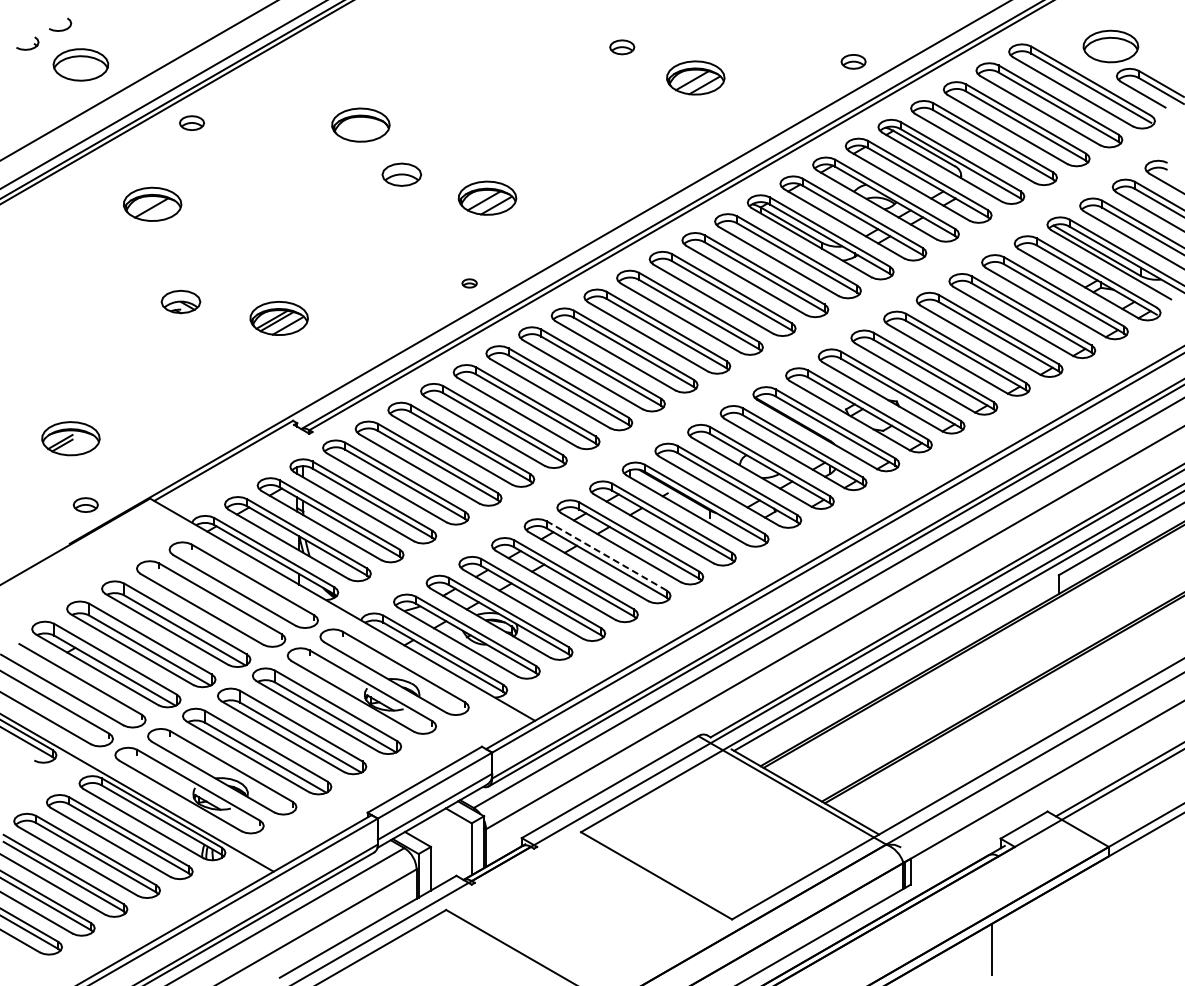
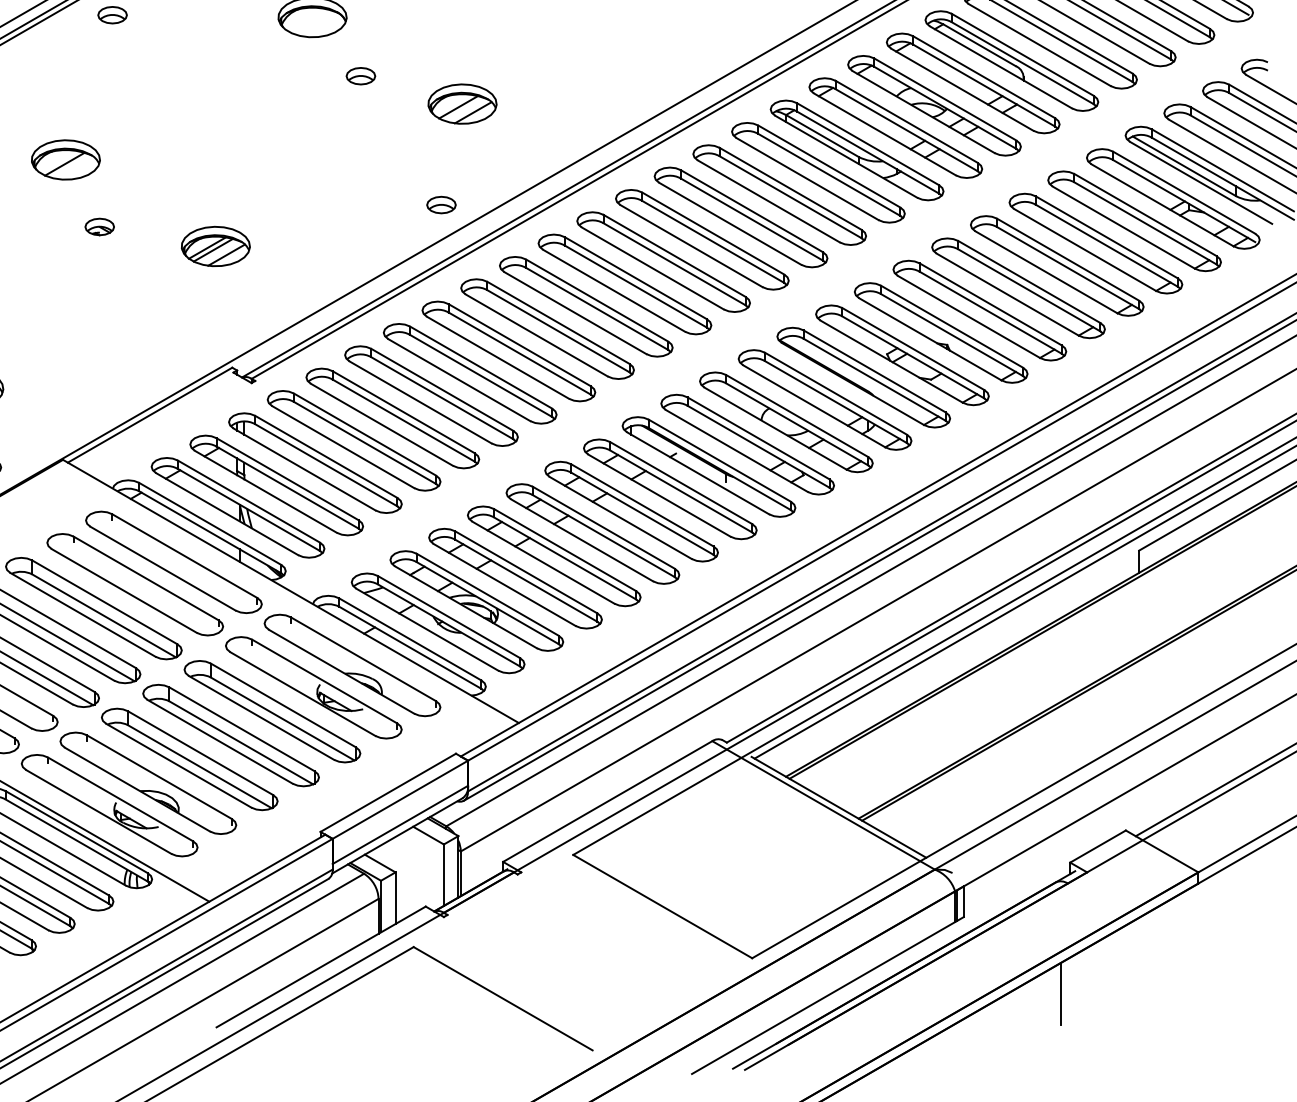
part: (401, 174) -> (360, 76), size x0.62
part: (152, 203) -> (65, 158), moved
part: (469, 283) -> (441, 205), size x1.67
part: (181, 301) -> (100, 226), size x0.62
line: (606, 555) -> (603, 527), dashed -> solid

